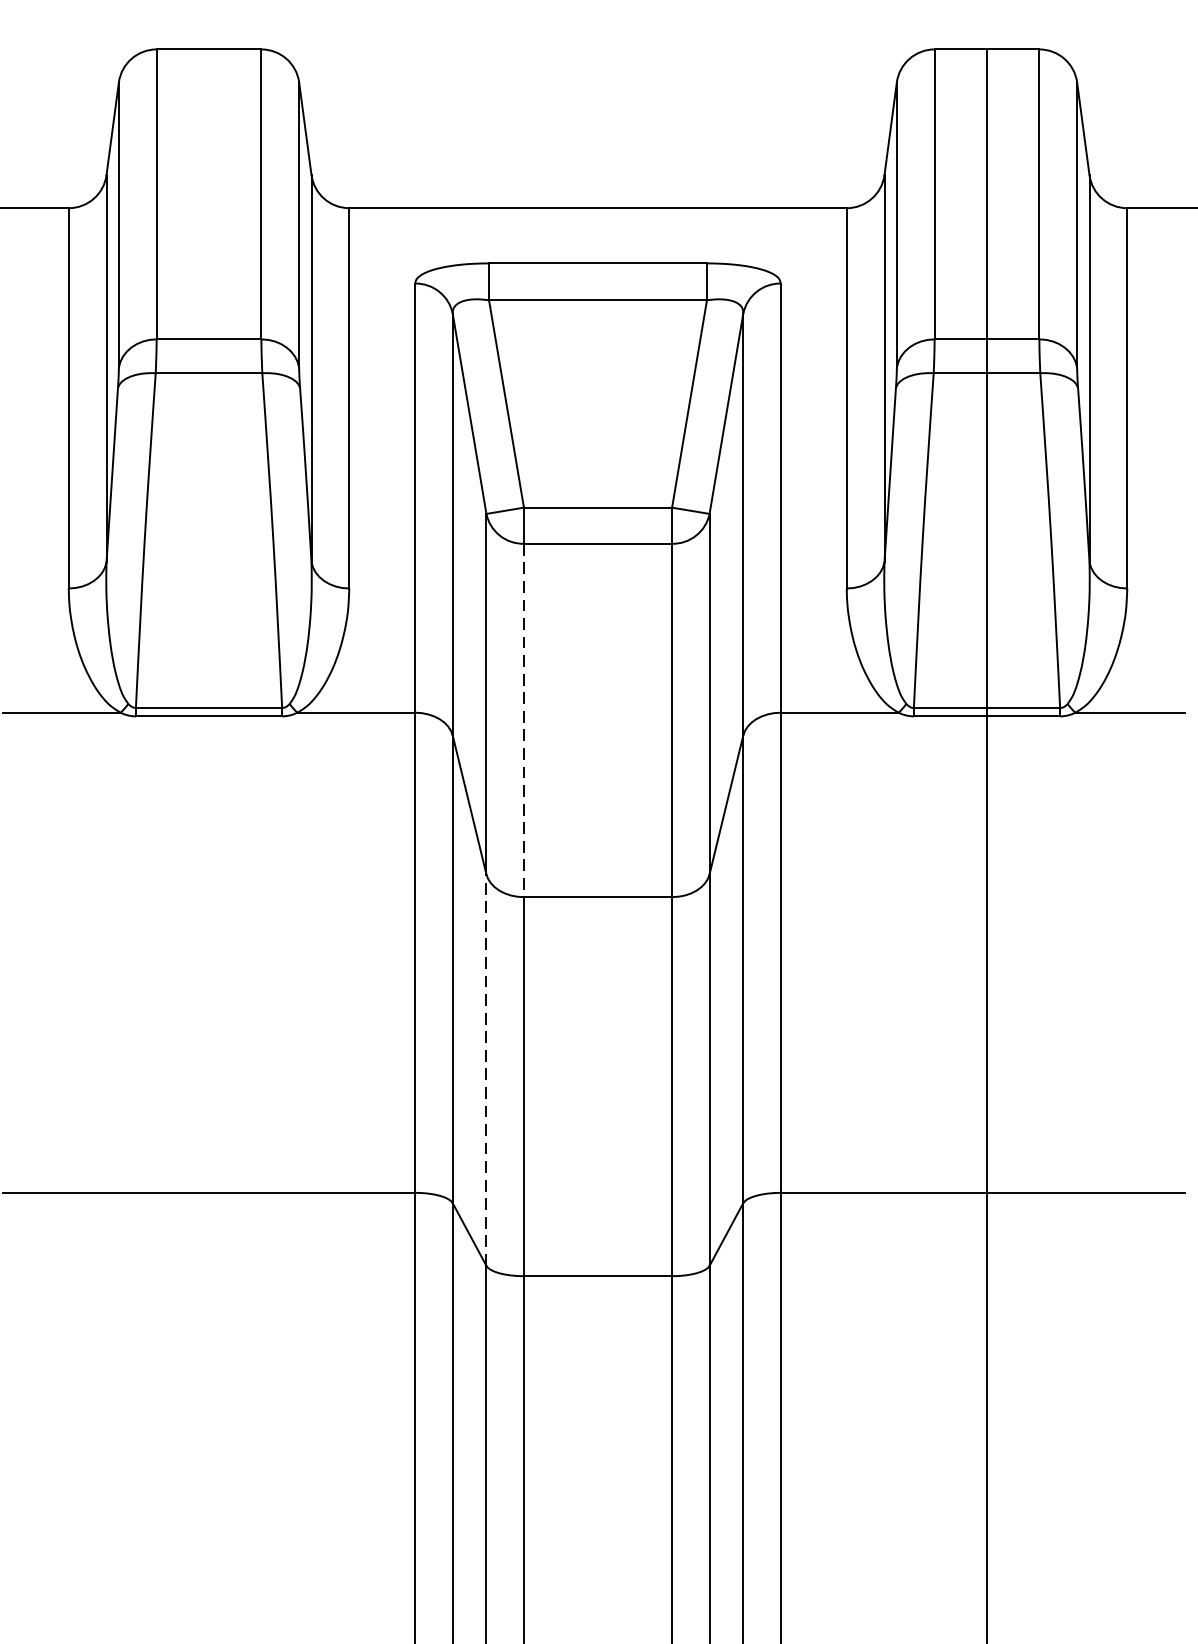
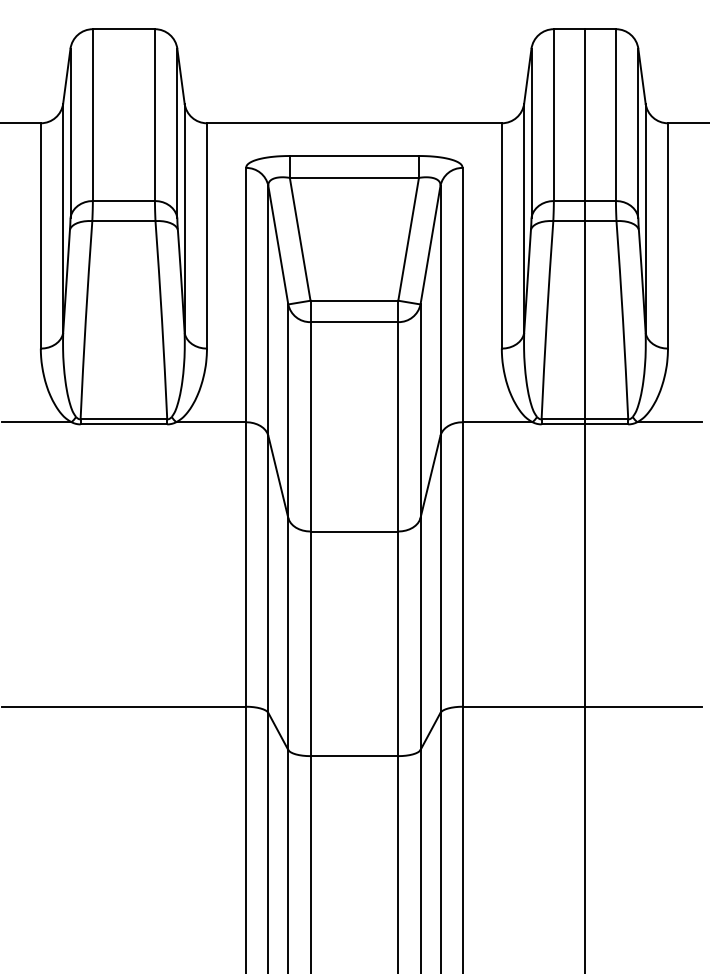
line: (523, 719) -> (310, 426), dashed -> solid
line: (486, 1069) -> (288, 633), dashed -> solid

